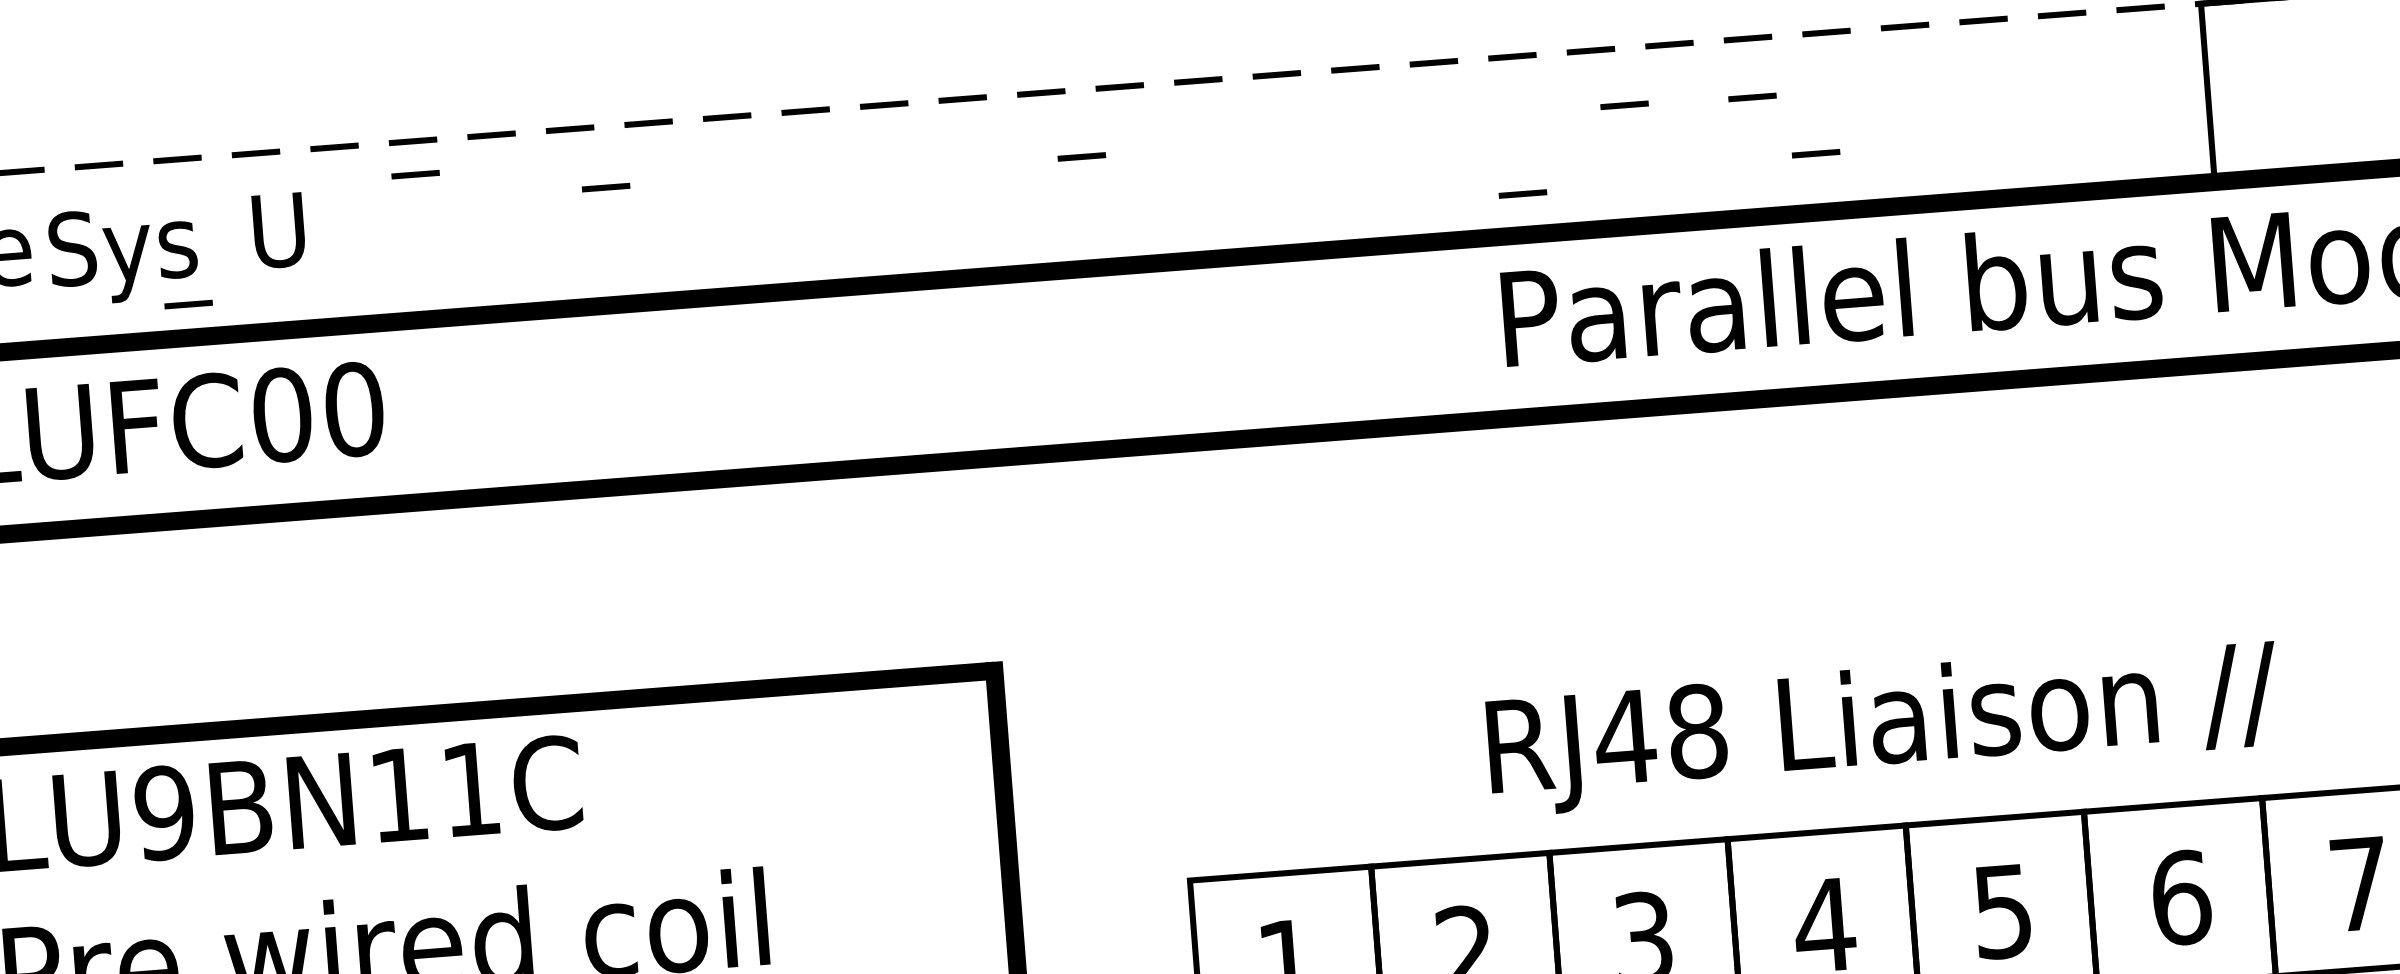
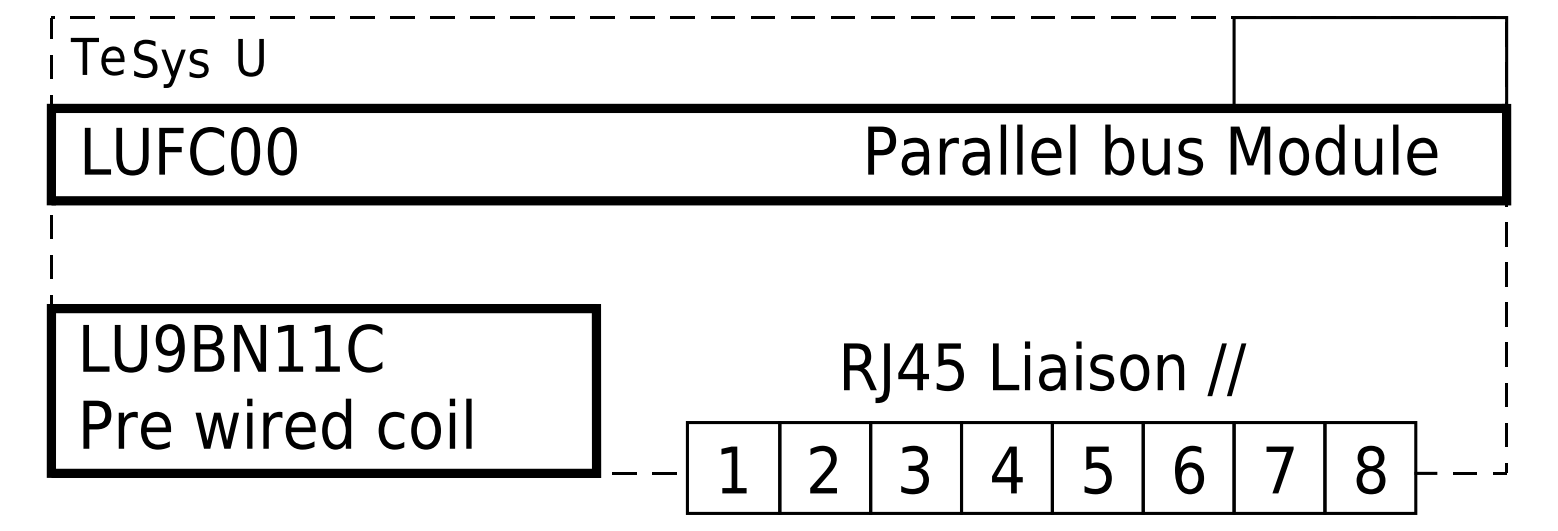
line: (1751, 97) -> (1002, 47), removed
line: (1623, 105) -> (937, 46), removed
line: (1814, 153) -> (1032, 78), removed
line: (1081, 156) -> (660, 51), removed
line: (415, 174) -> (322, 34), removed
line: (606, 187) -> (418, 48), removed
line: (1522, 193) -> (882, 87), removed
line: (188, 304) -> (202, 91), removed
text: (1697, 730) -> (950, 366), RJ48 -> RJ45

